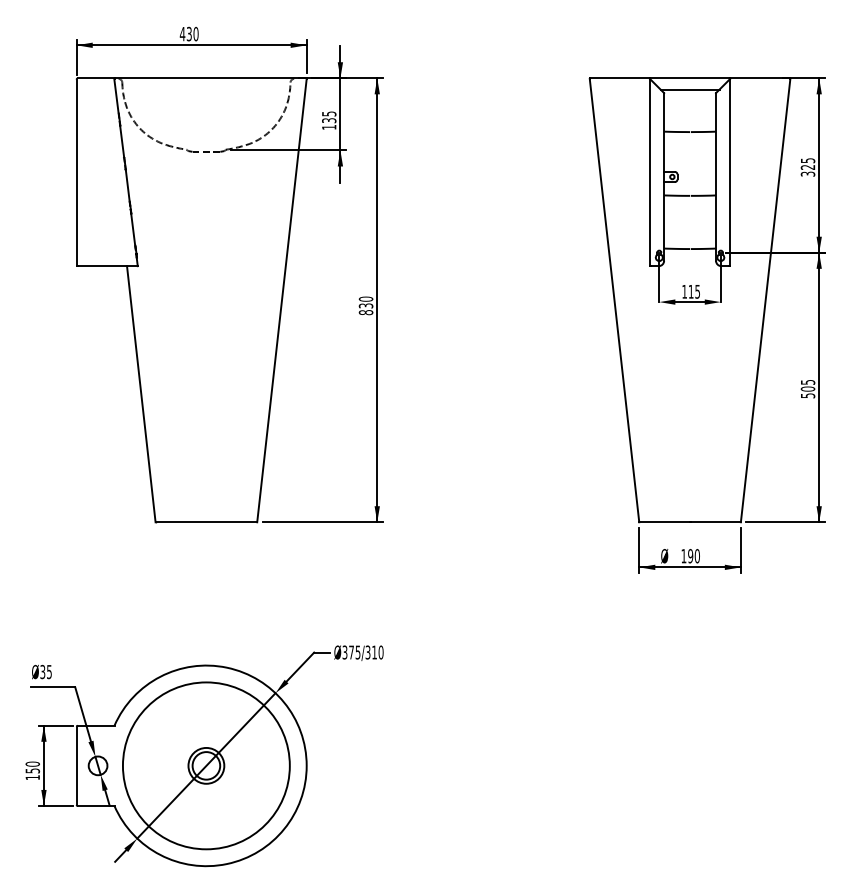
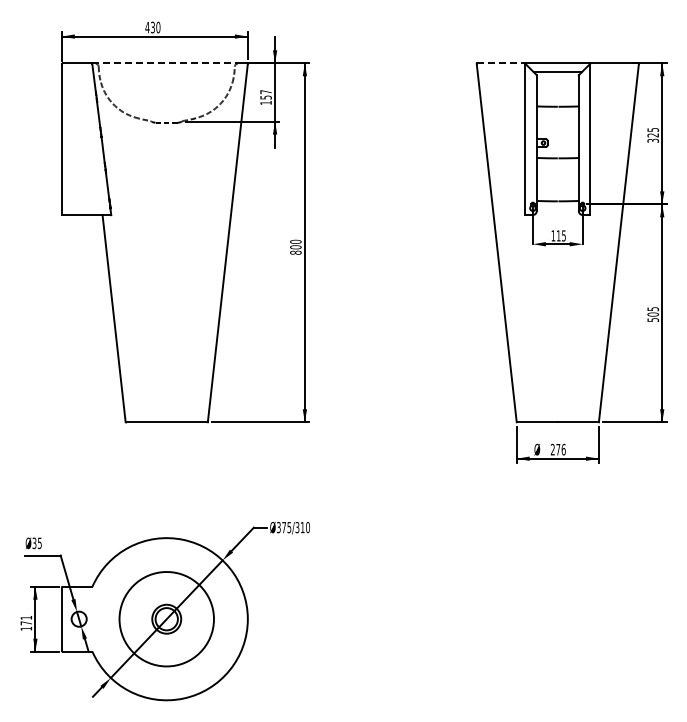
line: (211, 78) -> (170, 63), solid -> dashed
line: (620, 78) -> (501, 63), solid -> dashed
text: (328, 116) -> (265, 94), 135 -> 157
text: (365, 306) -> (295, 247), 830 -> 800
text: (689, 555) -> (557, 449), 190 -> 276
circle: (206, 764) -> (166, 618), size x0.7
text: (32, 767) -> (26, 620), 150 -> 171

